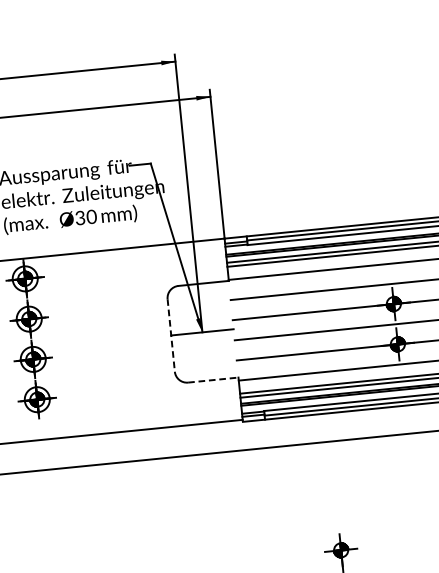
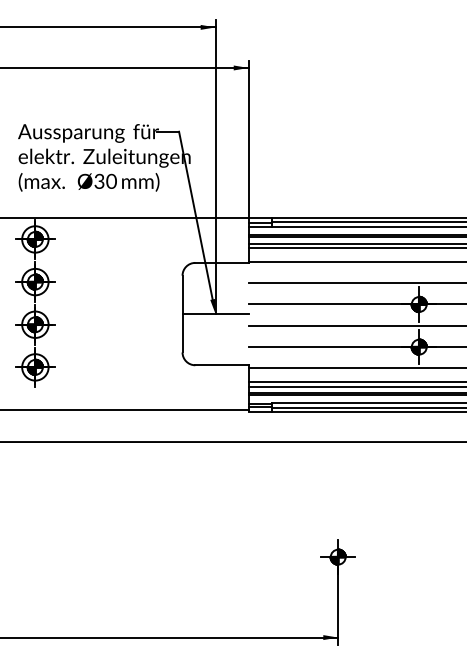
line: (171, 335) -> (182, 314), dashed -> solid
line: (212, 380) -> (221, 365), dashed -> solid

